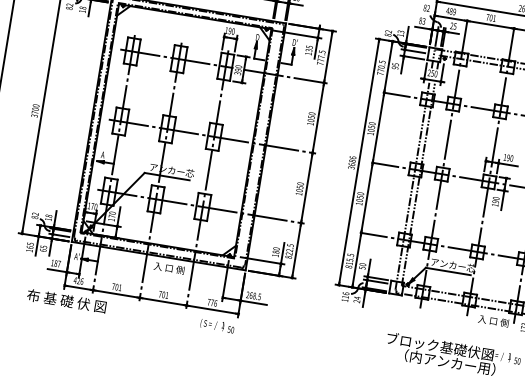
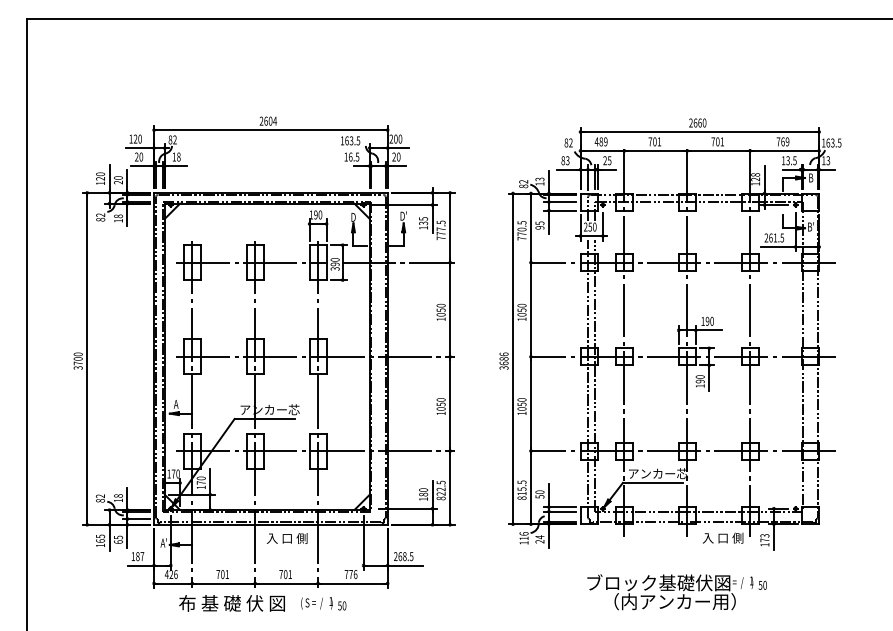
text: (66, 301) -> (231, 603), moved
text: (217, 325) -> (323, 603), moved

